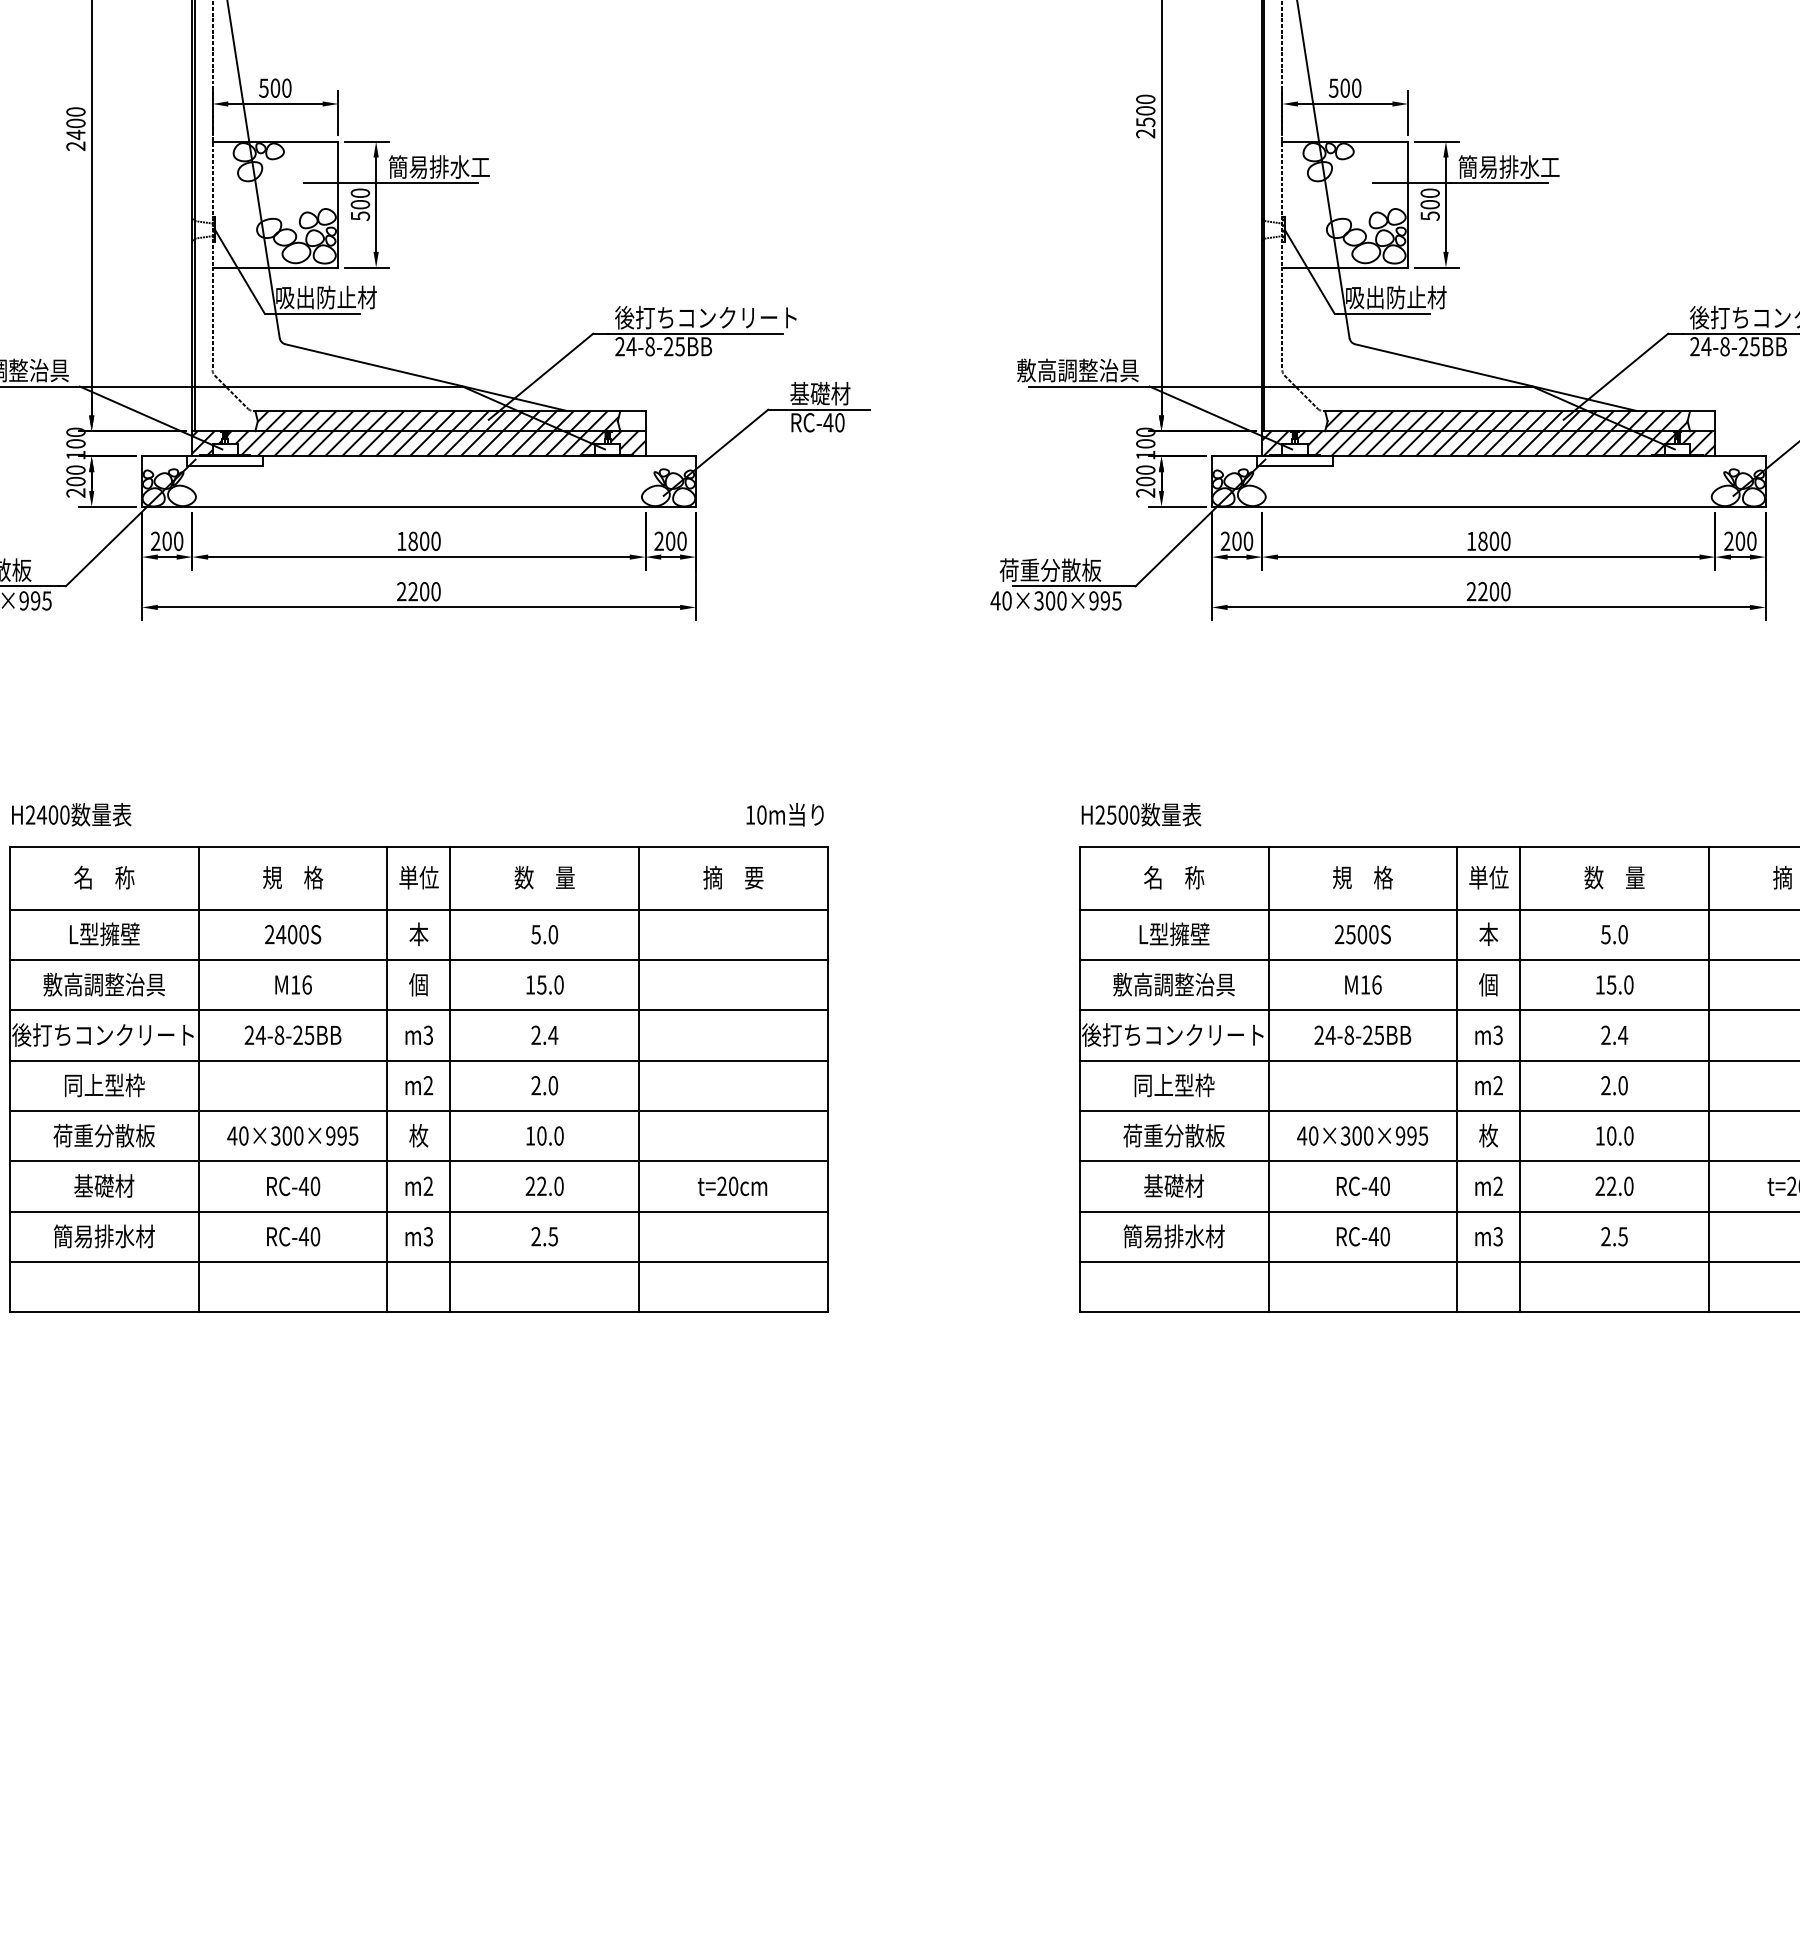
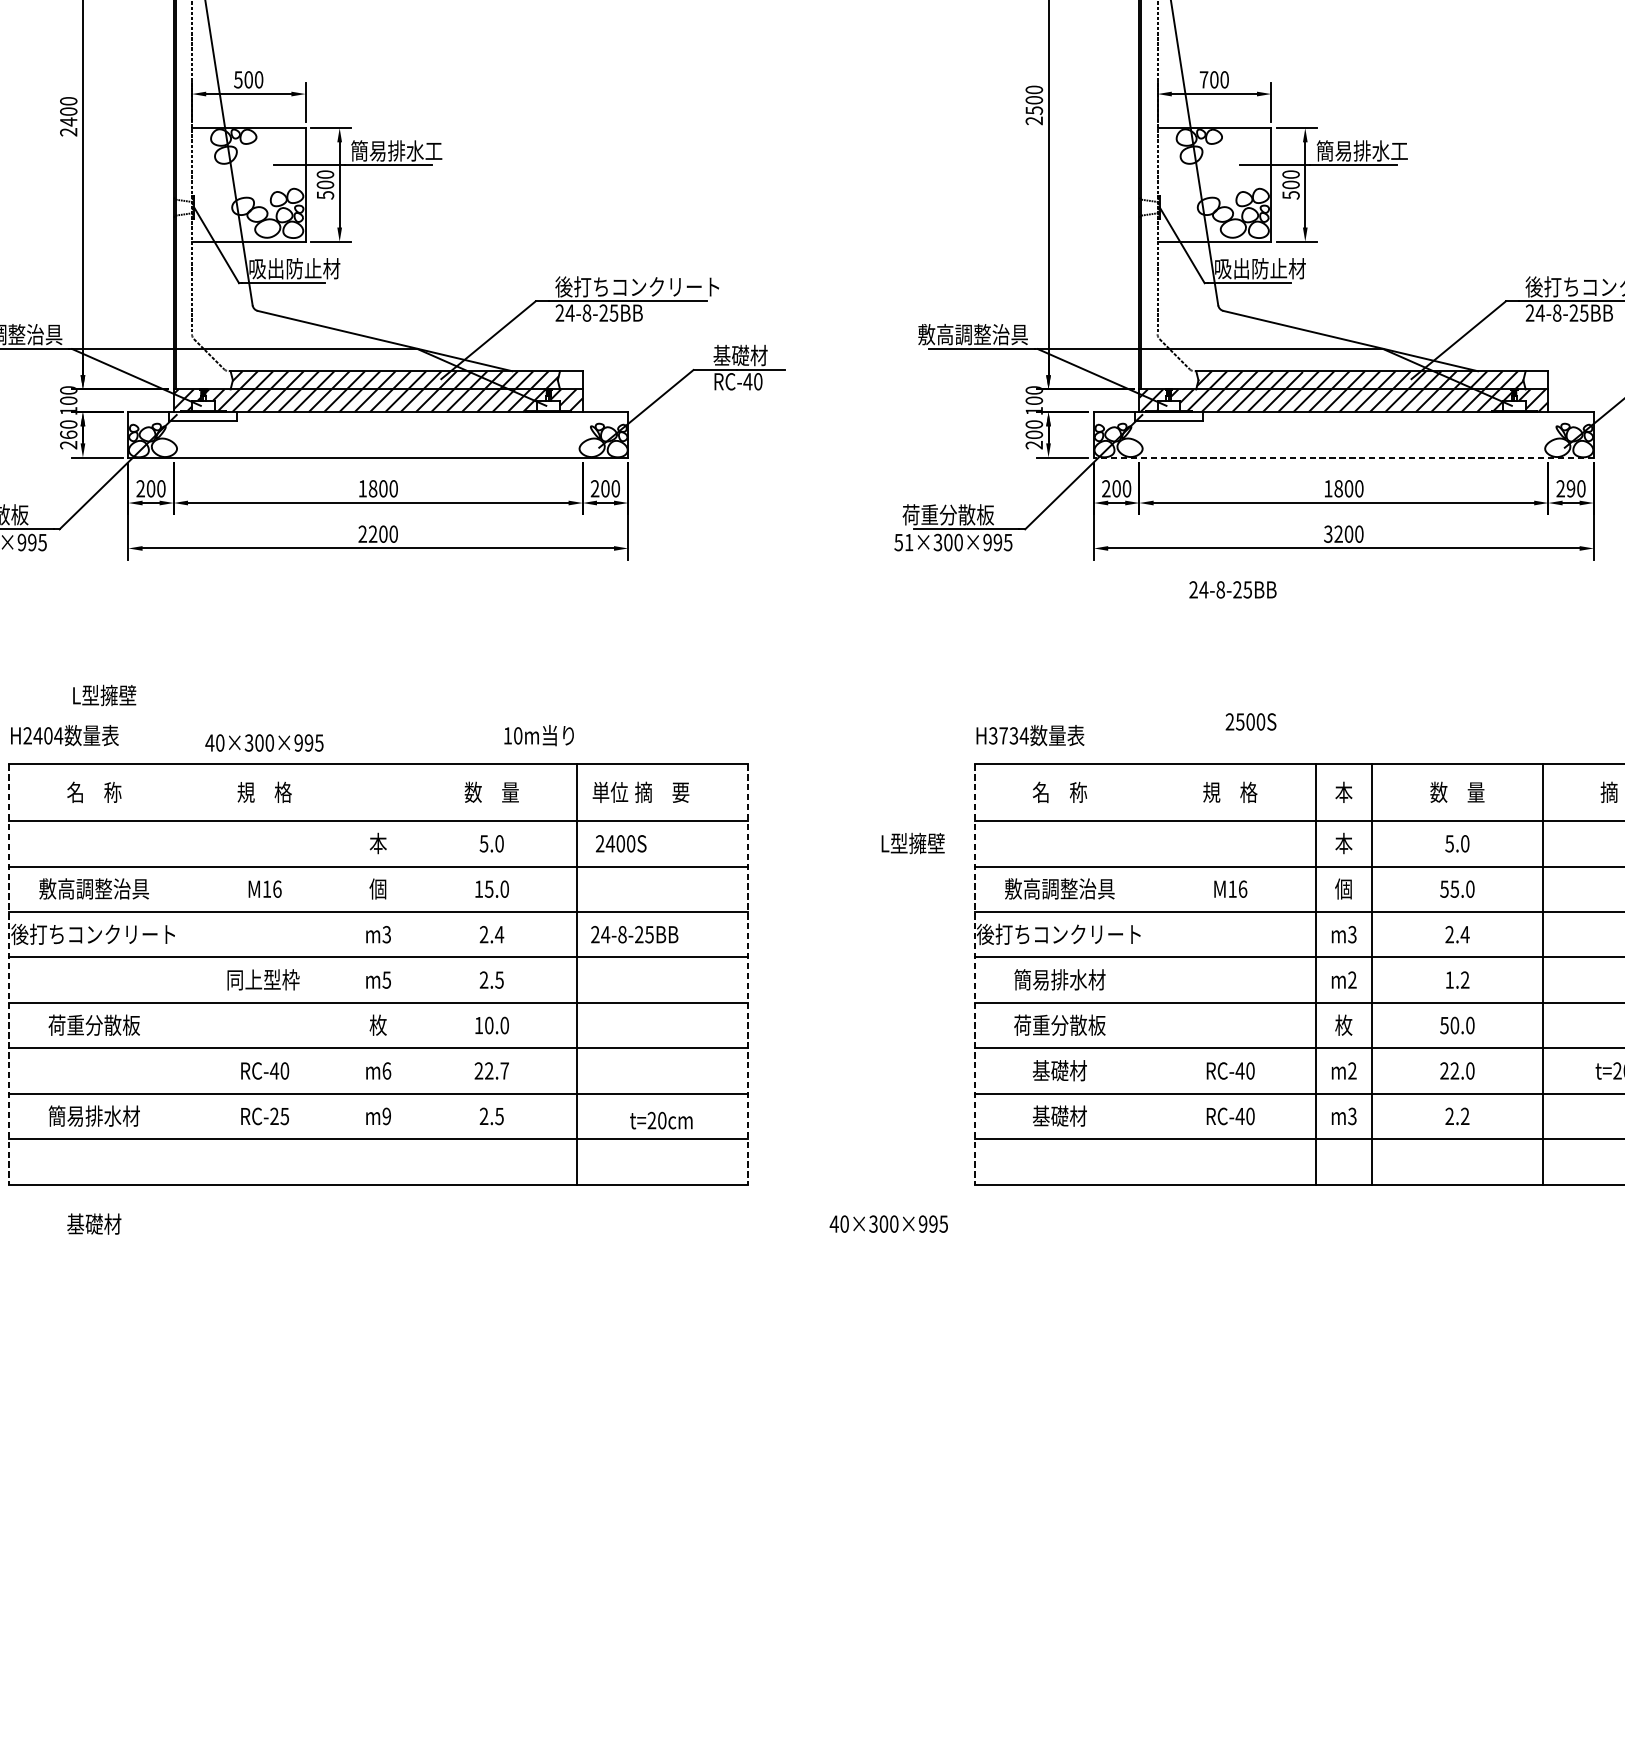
text: (1333, 87) -> (1203, 79), 500 -> 700
text: (75, 481) -> (68, 434), 200 -> 260
line: (1488, 506) -> (1343, 457), solid -> dashed
text: (1740, 540) -> (1571, 488), 200 -> 290
text: (1471, 591) -> (1328, 534), 2200 -> 3200
text: (1000, 600) -> (903, 542), 40×300×995 -> 51×300×995
text: (64, 814) -> (58, 735), H2400 -> H2404
text: (784, 814) -> (538, 735), moved
text: (1117, 814) -> (1008, 735), H2500 -> H3734
text: (418, 877) -> (609, 792), moved
text: (1488, 877) -> (1343, 792), 単位 -> 本
text: (104, 934) -> (104, 695), moved
text: (293, 934) -> (621, 843), moved
text: (1174, 934) -> (913, 843), moved
text: (1362, 934) -> (1250, 721), moved
text: (1599, 984) -> (1443, 888), 15.0 -> 55.0
text: (292, 1034) -> (634, 933), moved
text: (1362, 1034) -> (1232, 589), moved
line: (9, 1079) -> (8, 974), solid -> dashed
line: (198, 1079) -> (179, 974), removed
line: (387, 1079) -> (349, 974), removed
line: (450, 1079) -> (406, 974), removed
line: (827, 1079) -> (747, 974), solid -> dashed
line: (1079, 1079) -> (974, 974), solid -> dashed
line: (1268, 1079) -> (1145, 974), removed
text: (104, 1085) -> (263, 979), moved
text: (428, 1085) -> (386, 979), m2 -> m5
text: (553, 1085) -> (499, 979), 2.0 -> 2.5
text: (1173, 1085) -> (1059, 979), 同上型枠 -> 簡易排水材
text: (1614, 1085) -> (1457, 979), 2.0 -> 1.2
text: (292, 1135) -> (264, 742), moved
text: (1362, 1135) -> (888, 1223), moved
text: (1599, 1135) -> (1443, 1025), 10.0 -> 50.0
text: (104, 1185) -> (94, 1223), moved
text: (428, 1186) -> (386, 1071), m2 -> m6
text: (558, 1186) -> (504, 1071), 22.0 -> 22.7
text: (732, 1186) -> (661, 1120), moved
text: (309, 1236) -> (279, 1116), RC-40 -> RC-25
text: (427, 1236) -> (386, 1116), m3 -> m9
text: (1173, 1236) -> (1059, 1116), 簡易排水材 -> 基礎材
text: (1622, 1236) -> (1464, 1116), 2.5 -> 2.2

